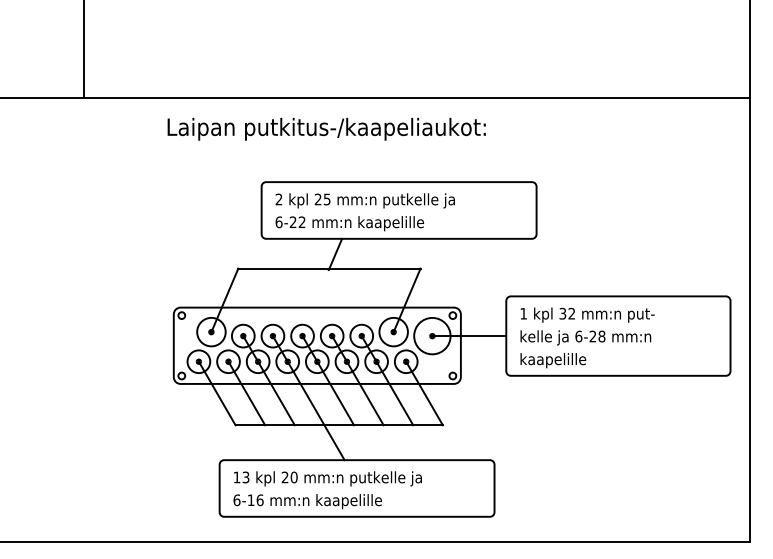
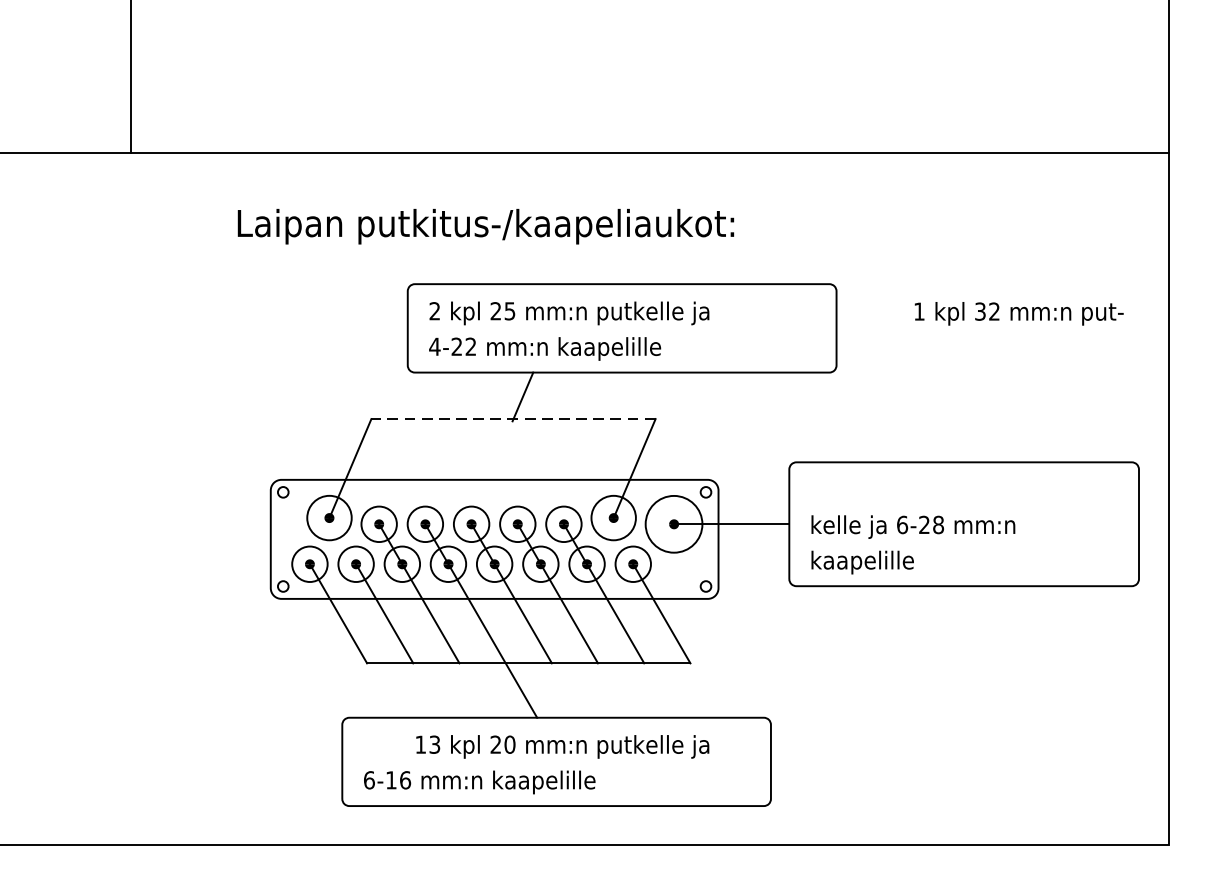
text: (326, 128) -> (485, 225), moved
text: (278, 222) -> (434, 347), 6-22 -> 4-22
line: (328, 268) -> (512, 418), solid -> dashed
text: (587, 314) -> (1018, 312), moved
text: (327, 478) -> (561, 746), moved

